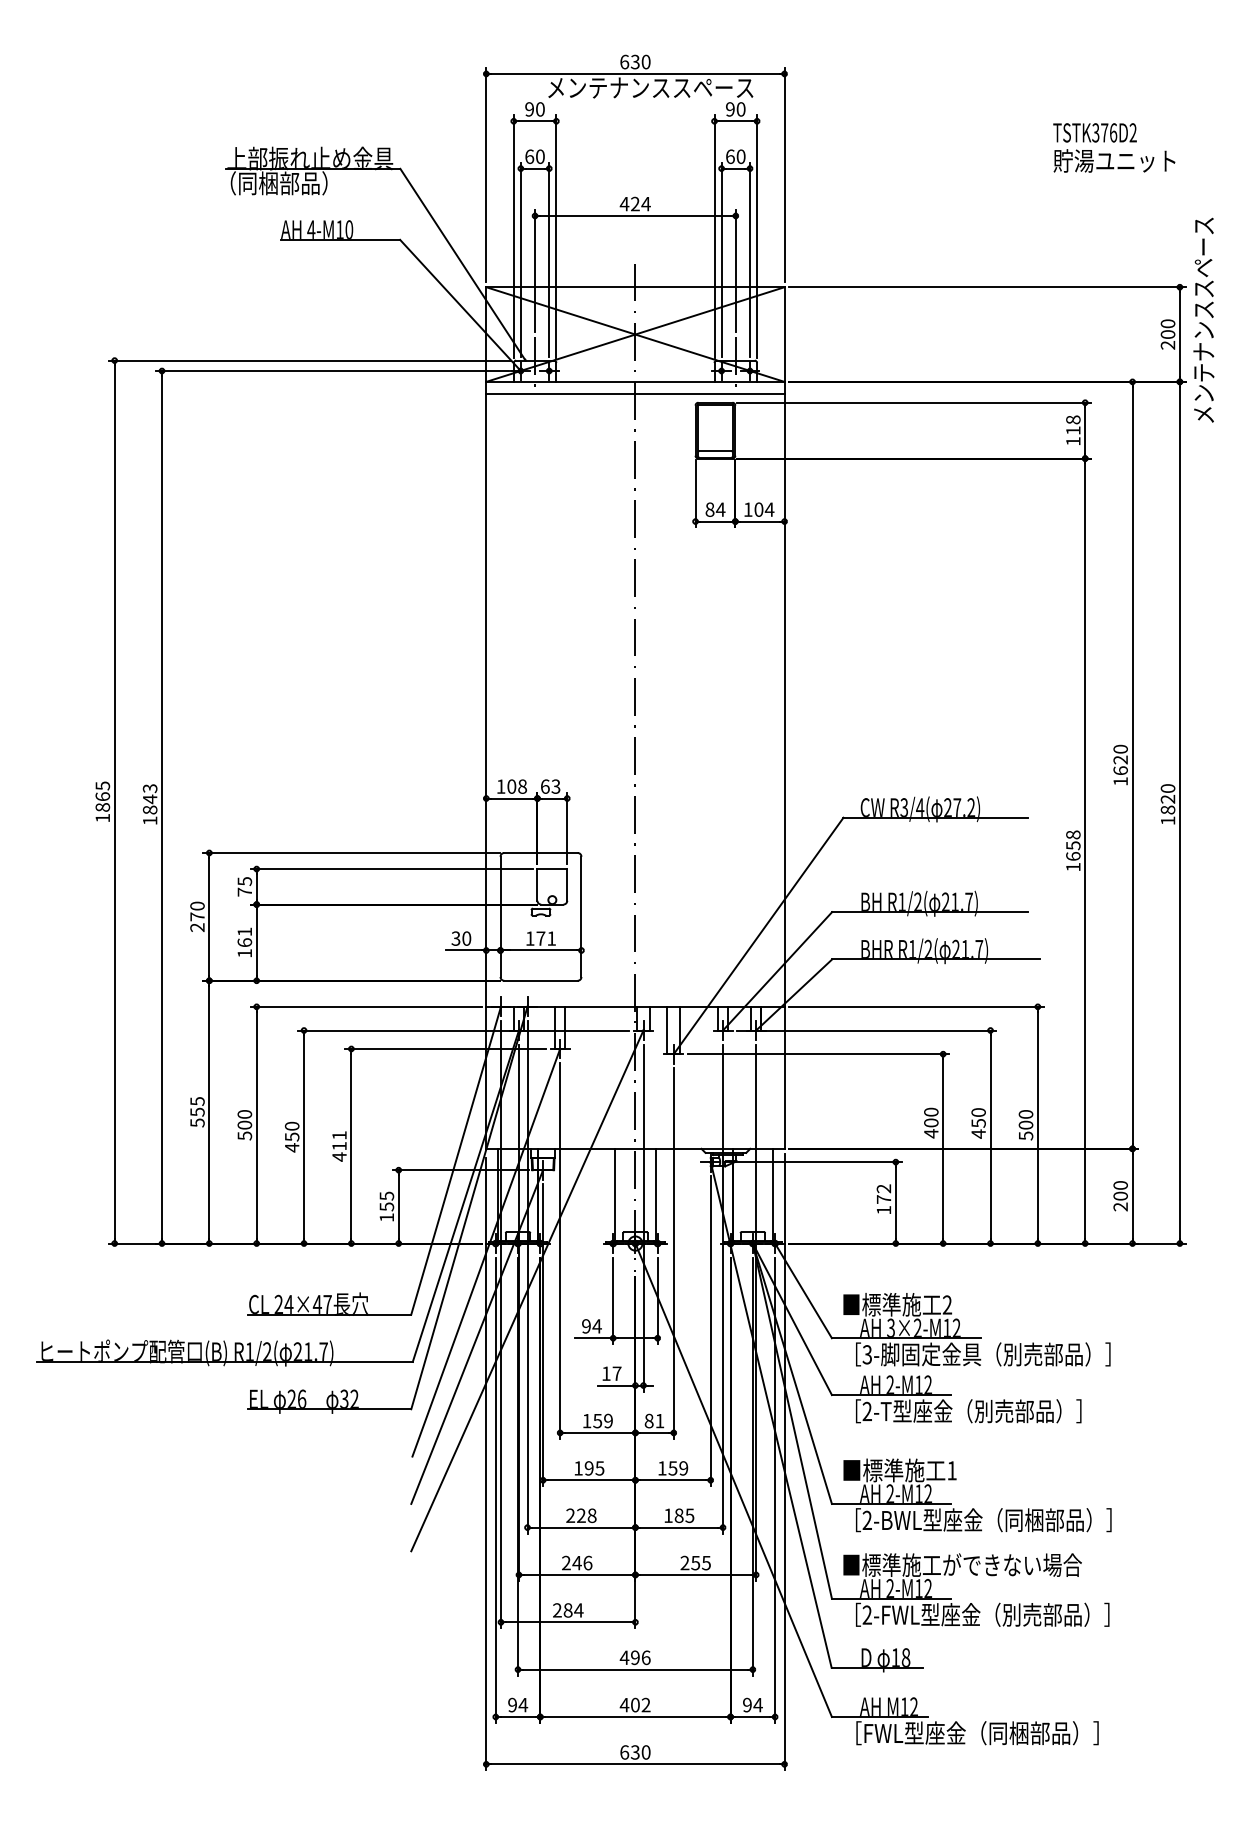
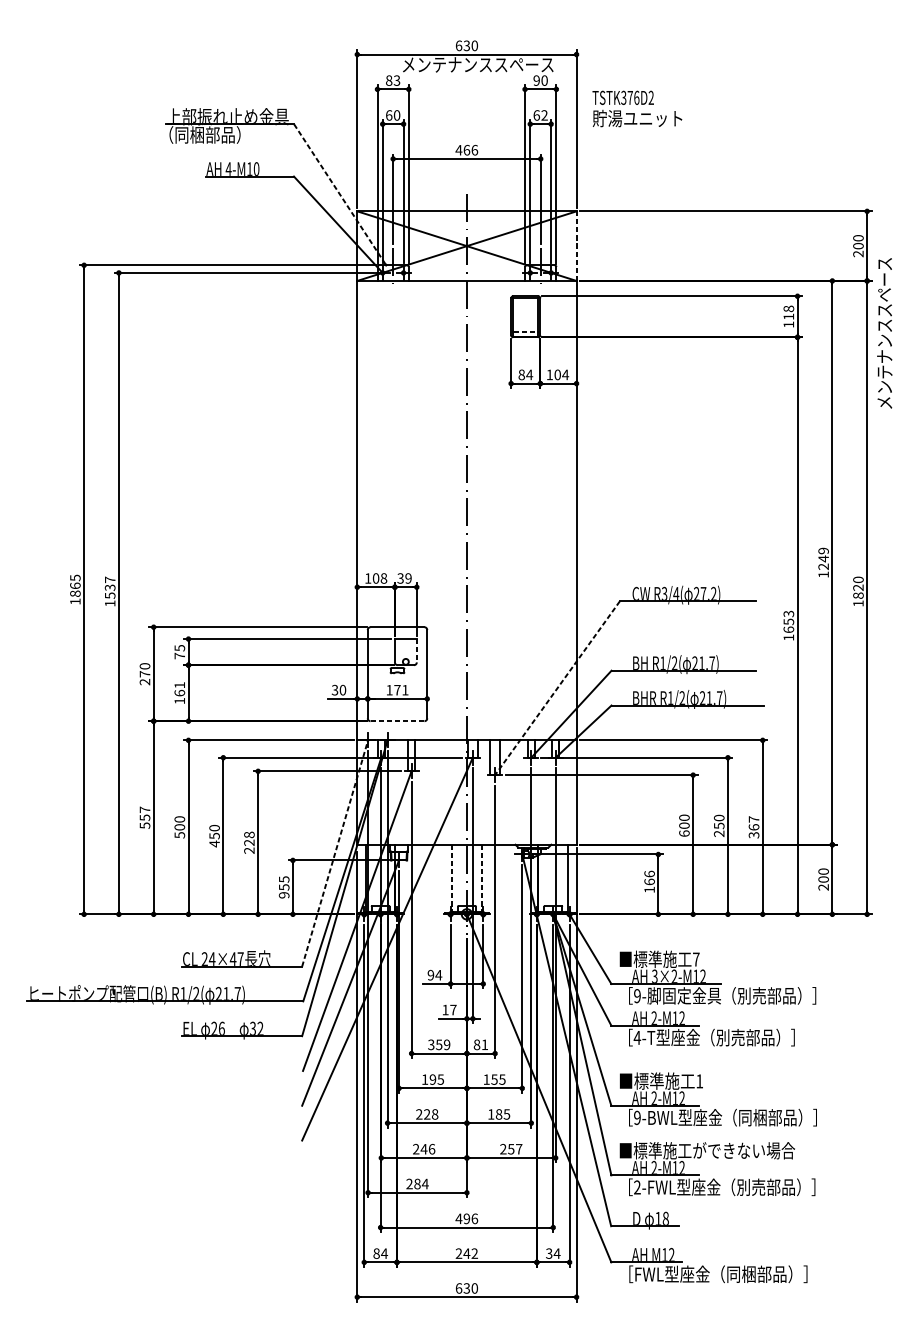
text: (534, 109) -> (392, 80), 90 -> 83
text: (1114, 147) -> (637, 108), moved
text: (740, 156) -> (544, 115), 60 -> 62
text: (640, 203) -> (470, 149), 424 -> 466
line: (463, 264) -> (340, 194), solid -> dashed
text: (1203, 319) -> (884, 332), moved
line: (784, 334) -> (576, 246), solid -> dashed
line: (635, 394) -> (466, 290), removed
line: (715, 451) -> (525, 332), solid -> dashed
text: (1120, 759) -> (823, 558), 1620 -> 1249
text: (550, 786) -> (404, 578), 63 -> 39
text: (149, 799) -> (109, 587), 1843 -> 1537
text: (1073, 834) -> (788, 613), 1658 -> 1653
line: (567, 884) -> (416, 650), solid -> dashed
line: (758, 935) -> (557, 687), solid -> dashed
line: (541, 980) -> (397, 720), solid -> dashed
text: (197, 1101) -> (145, 809), 555 -> 557
text: (1025, 1124) -> (753, 826), 500 -> 367
text: (931, 1133) -> (684, 833), 400 -> 600
text: (978, 1133) -> (719, 833), 450 -> 250
text: (339, 1146) -> (249, 843), 411 -> 228
line: (456, 1160) -> (335, 853), solid -> dashed
text: (883, 1193) -> (649, 877), 172 -> 166
line: (615, 1196) -> (452, 879), solid -> dashed
line: (655, 1196) -> (481, 879), solid -> dashed
text: (386, 1217) -> (283, 895), 155 -> 955
text: (947, 1304) -> (696, 959), 2 -> 7
text: (866, 1354) -> (636, 995), 3- -> 9-
text: (867, 1410) -> (637, 1037), 2-T -> 4-T
text: (586, 1420) -> (430, 1044), 159 -> 359
text: (683, 1468) -> (502, 1079), 159 -> 155
text: (866, 1520) -> (636, 1117), 2-BWL -> 9-BWL
text: (706, 1563) -> (519, 1149), 255 -> 257
text: (512, 1704) -> (376, 1253), 94 -> 84
text: (629, 1704) -> (462, 1253), 402 -> 242
text: (746, 1705) -> (548, 1253), 94 -> 34

